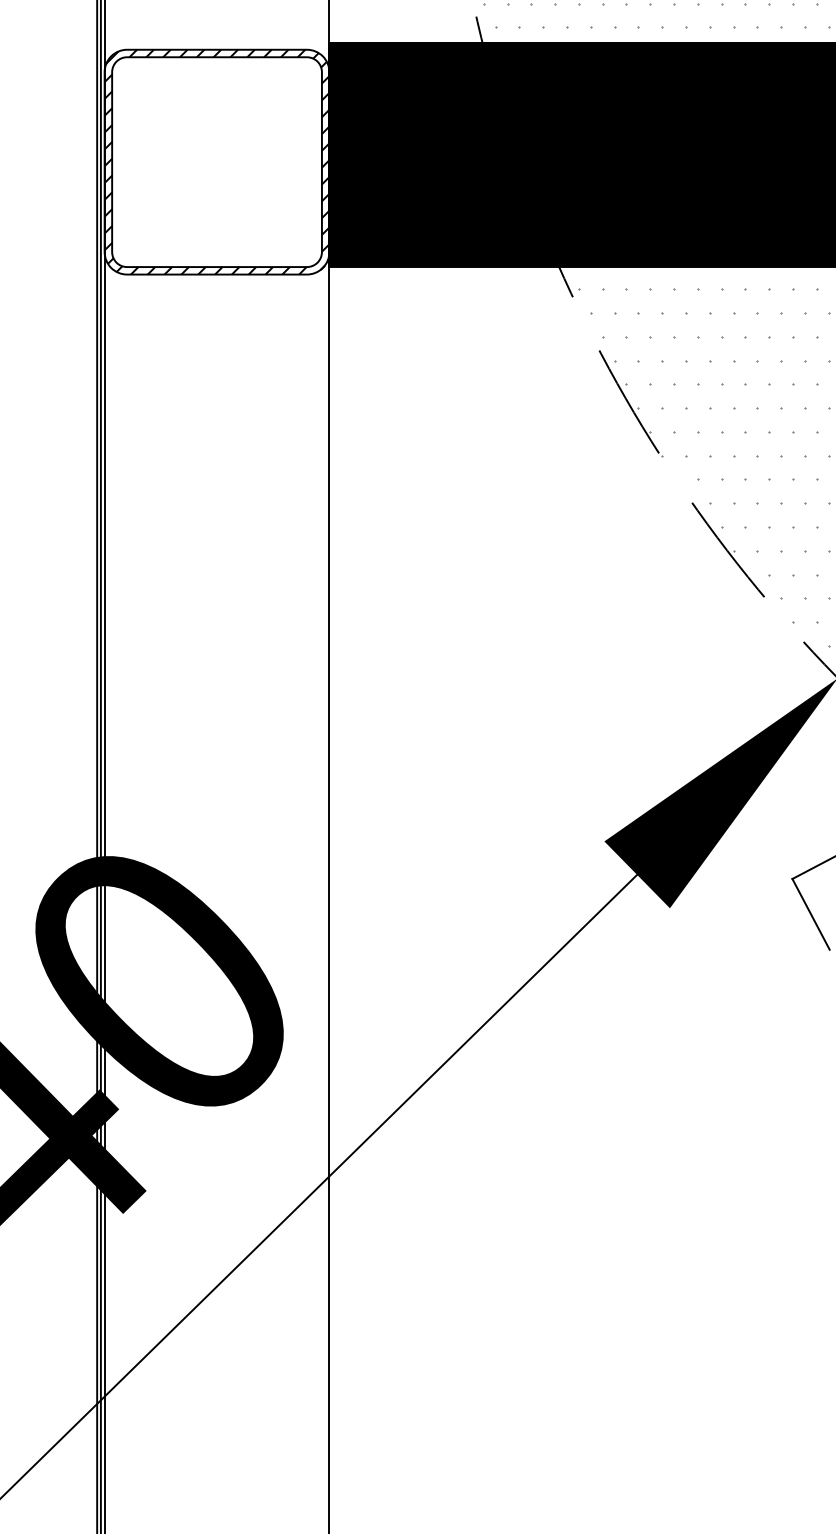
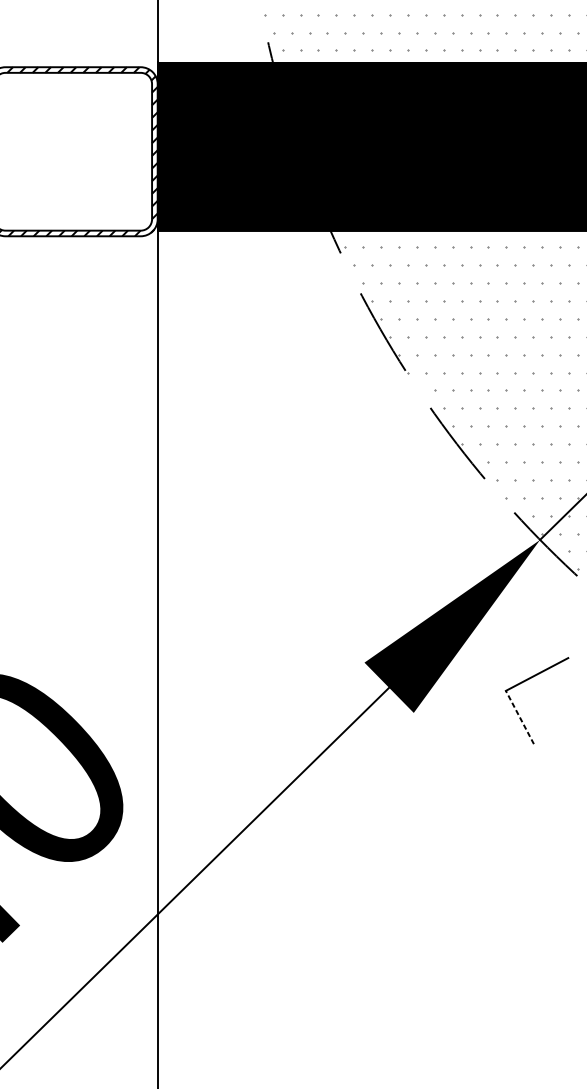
line: (811, 914) -> (520, 717), solid -> dashed

